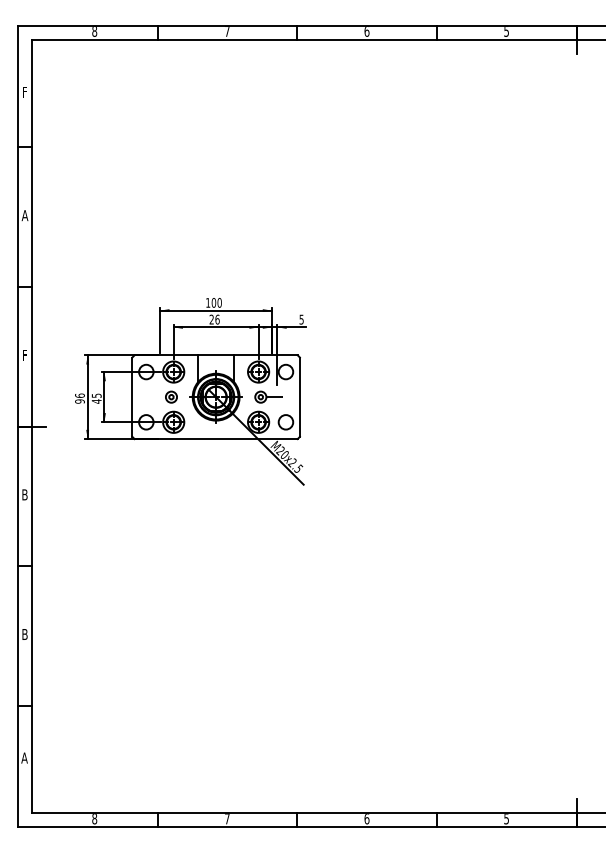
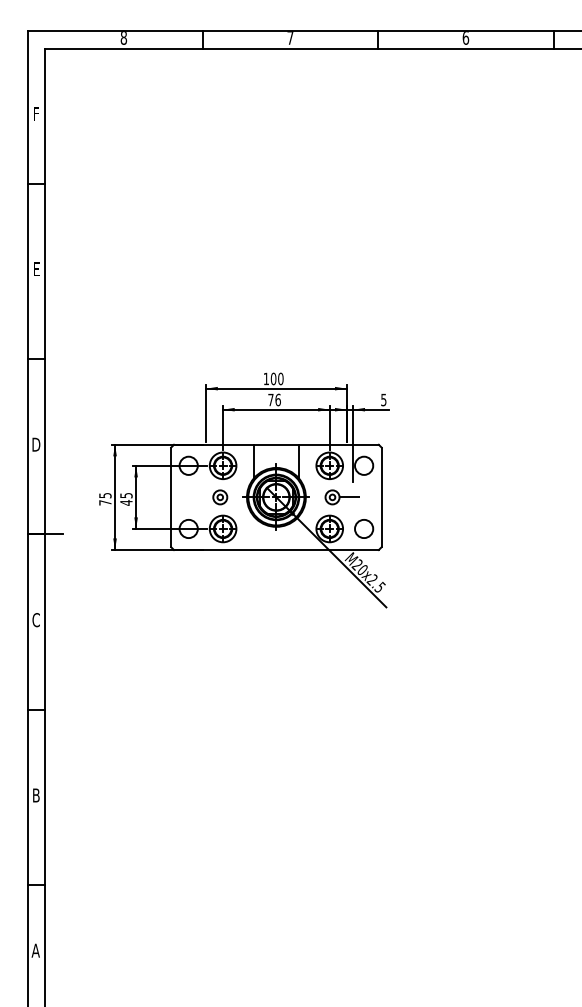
text: (24, 215) -> (35, 269), A -> E
text: (211, 319) -> (270, 399), 26 -> 76
text: (25, 354) -> (36, 443), F -> D
text: (79, 398) -> (104, 499), 96 -> 75
text: (24, 494) -> (35, 619), B -> C

